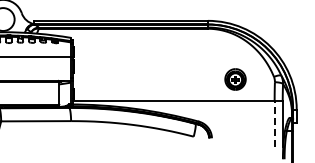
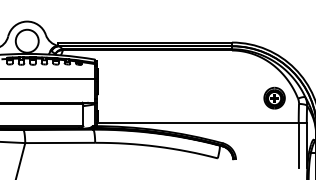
part: (235, 78) -> (274, 97), moved
line: (274, 123) -> (298, 145), dashed -> solid

